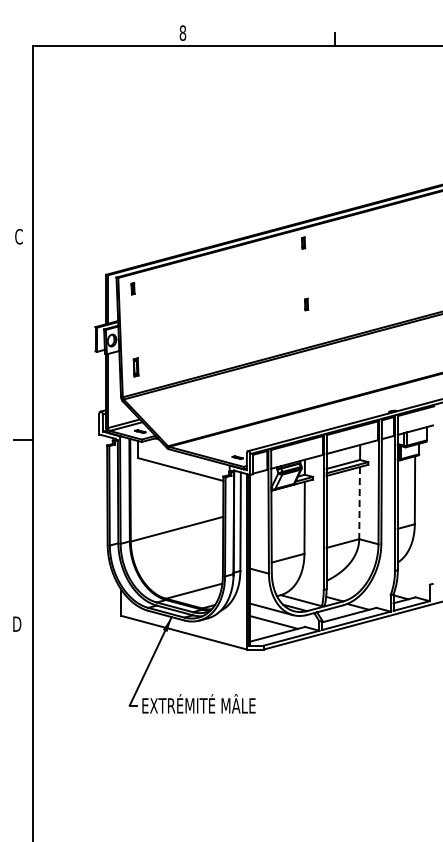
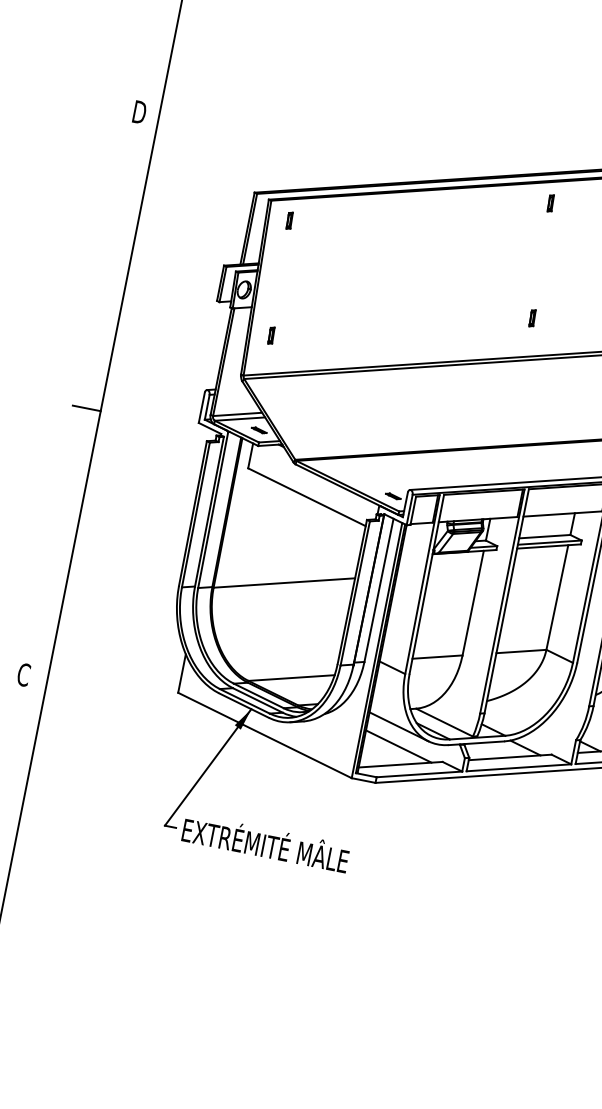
text: (19, 236) -> (139, 112), C -> D
part: (306, 304) -> (532, 318), moved
part: (135, 366) -> (270, 334), size x0.62
line: (359, 503) -> (557, 598), dashed -> solid
text: (16, 624) -> (23, 675), D -> C

